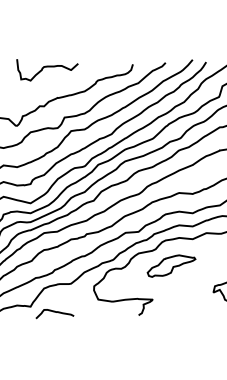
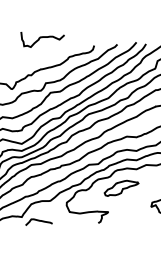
curve: (47, 68) -> (42, 38), moved

